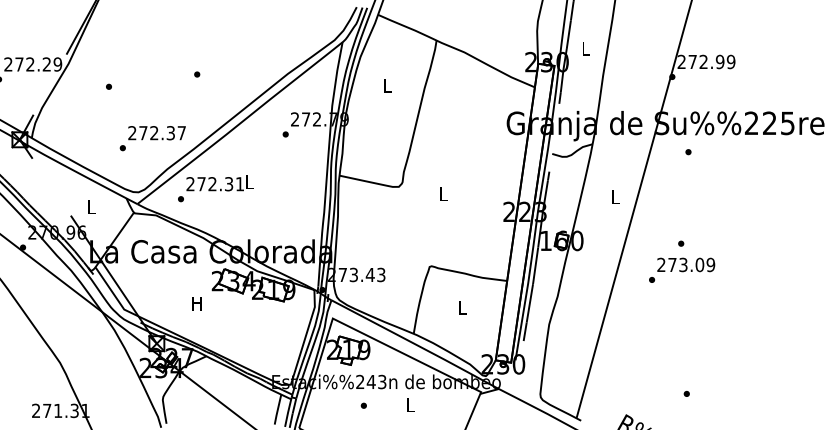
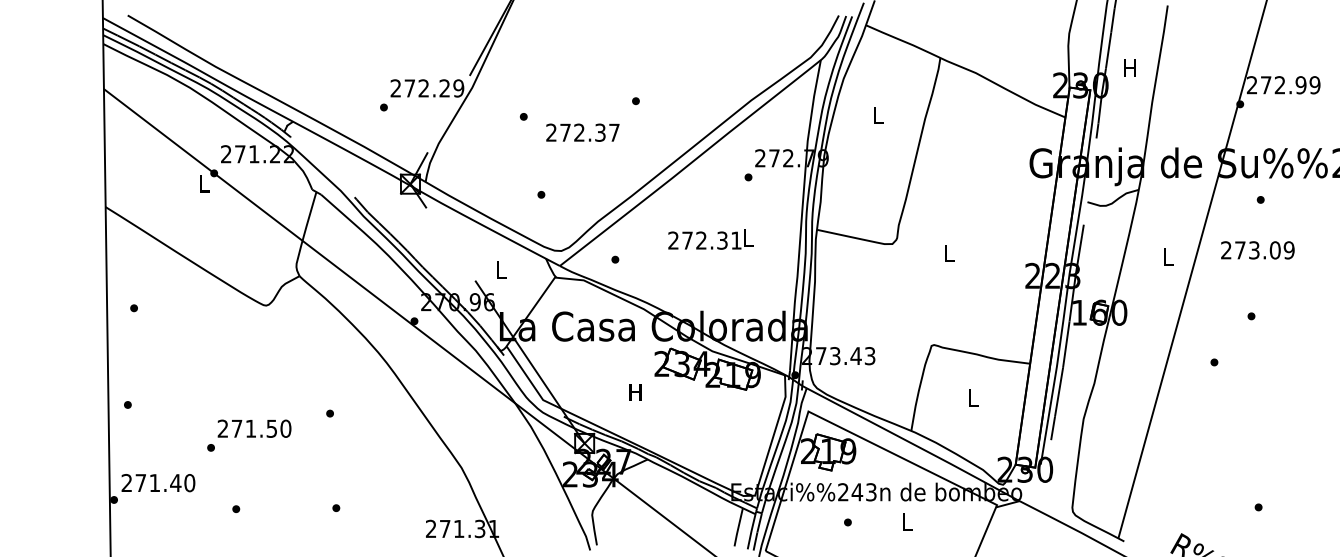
text: (585, 48) -> (1129, 67), L -> H
text: (156, 132) -> (582, 132), moved
text: (219, 183) -> (710, 239), moved
text: (685, 265) -> (1257, 250), moved

